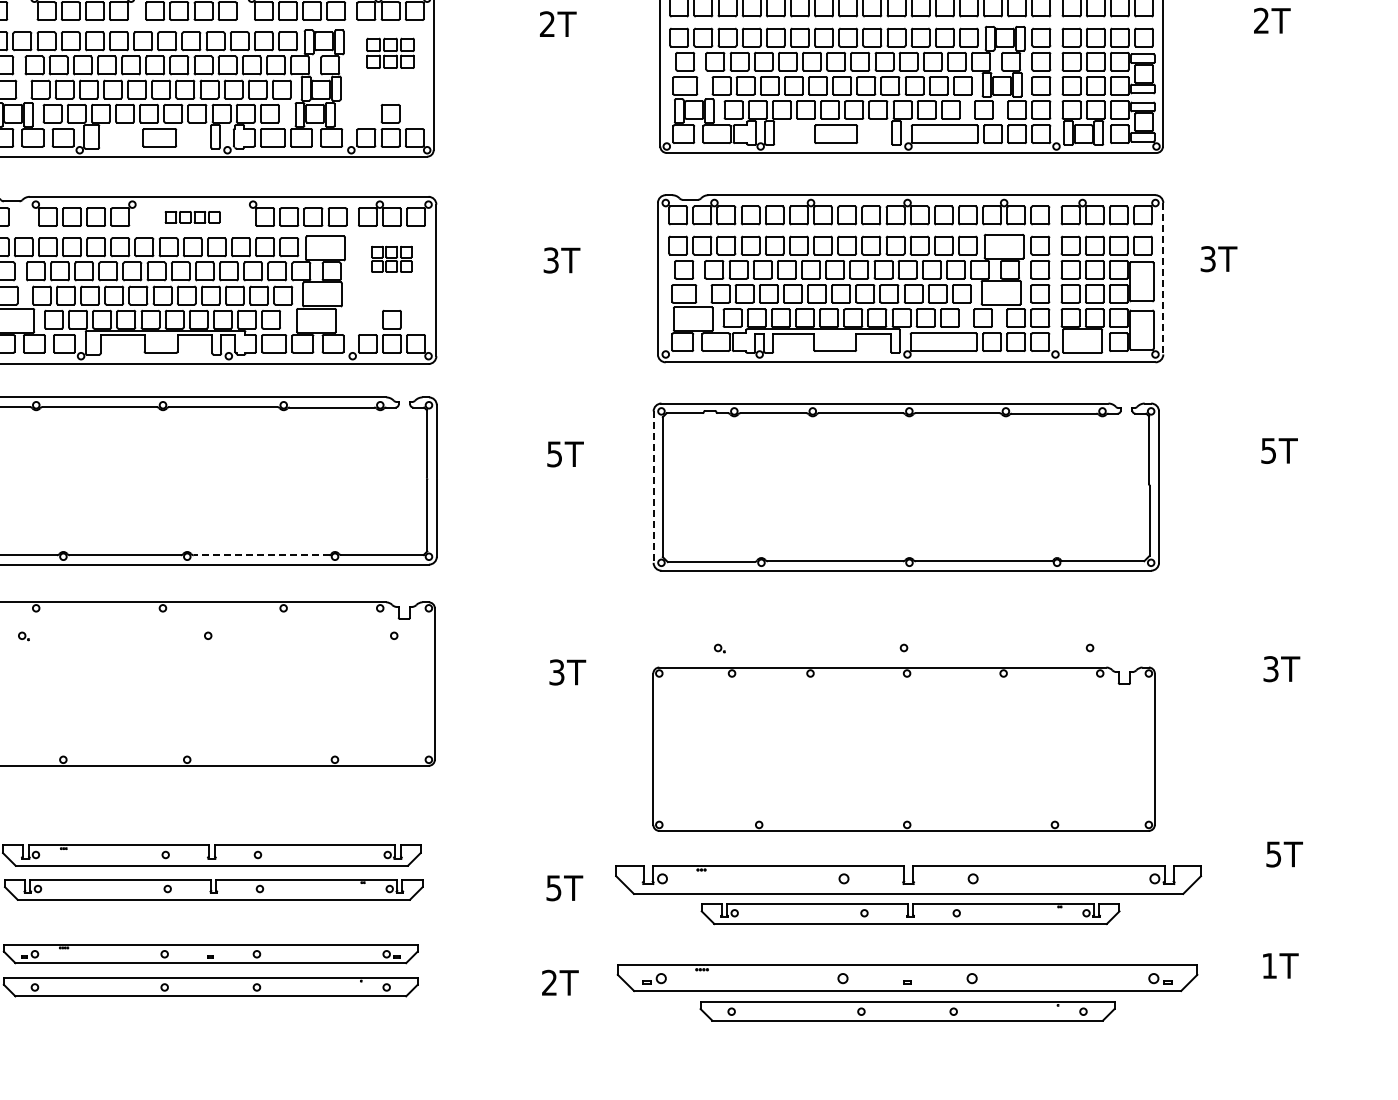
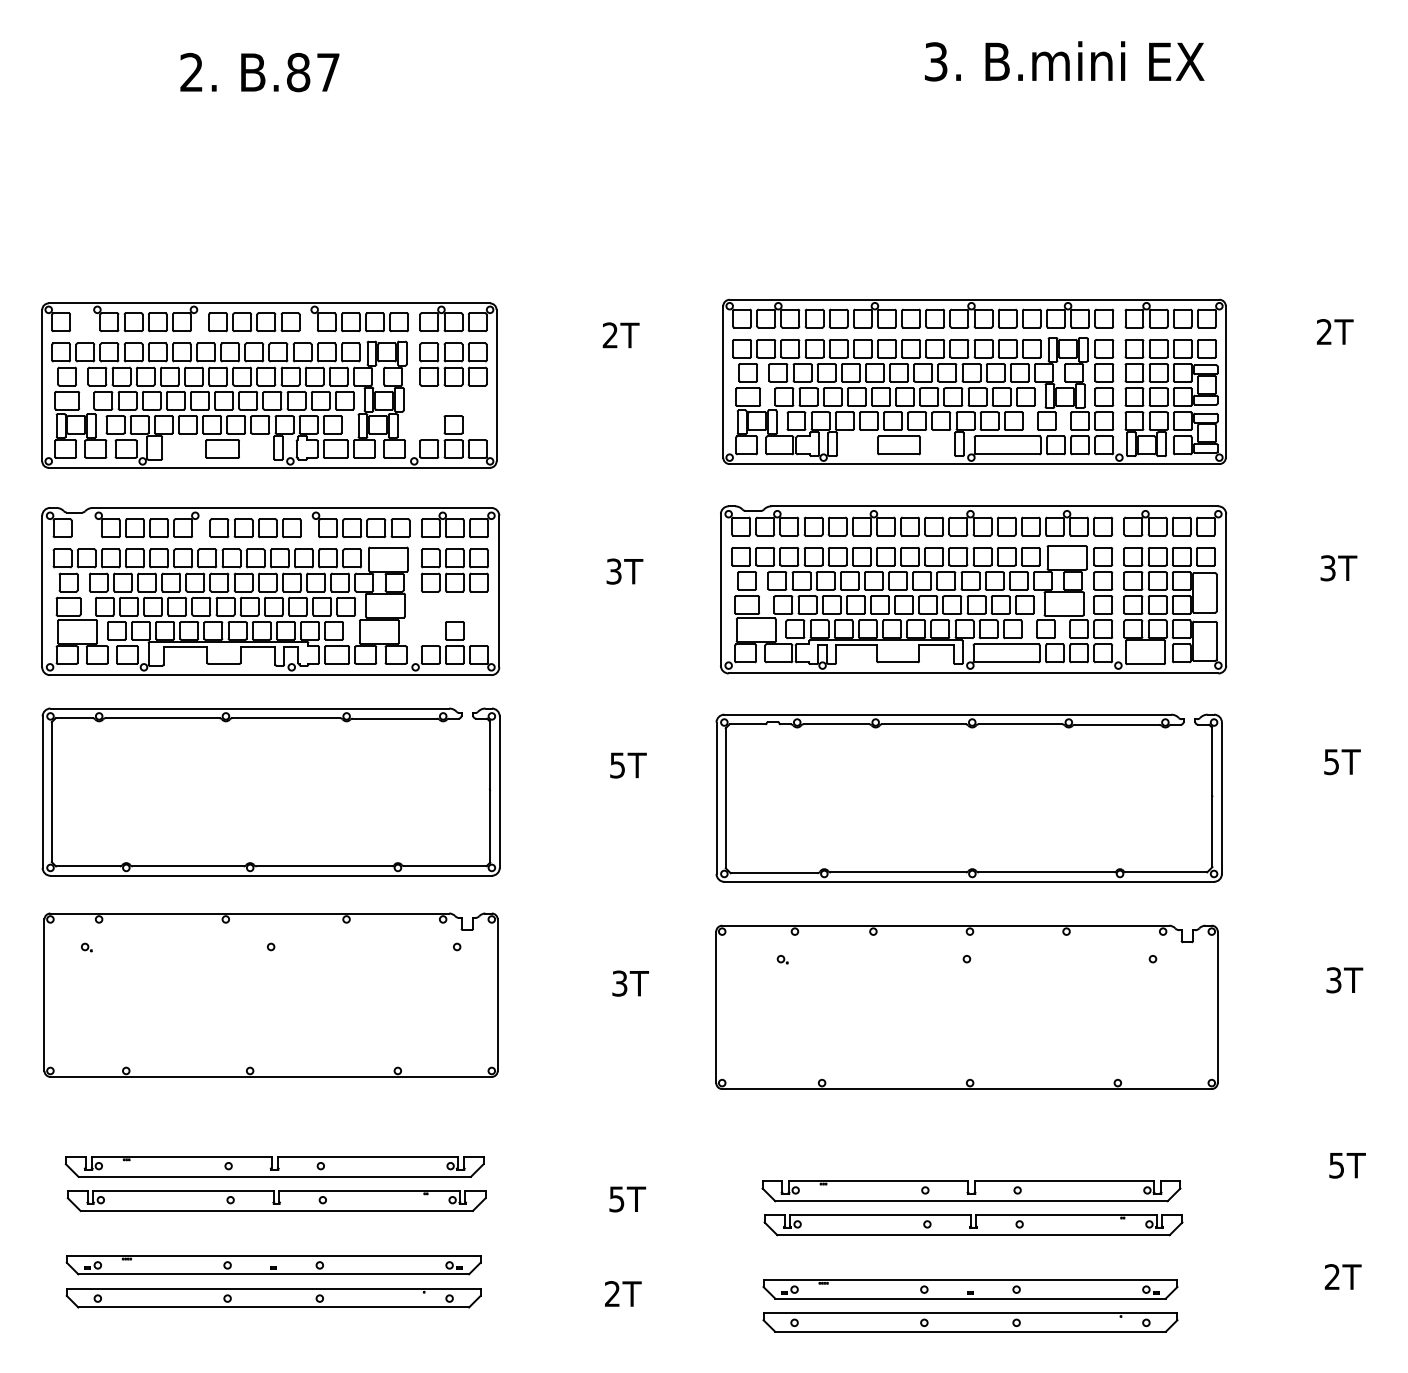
part: (390, 53) -> (453, 364), size x1.43
part: (192, 217) -> (255, 528), size x1.67
part: (391, 259) -> (454, 570), size x1.67
text: (1218, 259) -> (1338, 568), moved
line: (1163, 278) -> (1226, 589), dashed -> solid
line: (653, 487) -> (716, 798), dashed -> solid
line: (261, 555) -> (324, 866), dashed -> solid
part: (903, 748) -> (966, 1006), moved
part: (908, 880) -> (971, 1191), size x0.71
text: (1268, 965) -> (1331, 1276), 1T -> 2T
part: (907, 978) -> (970, 1289), size x0.71

